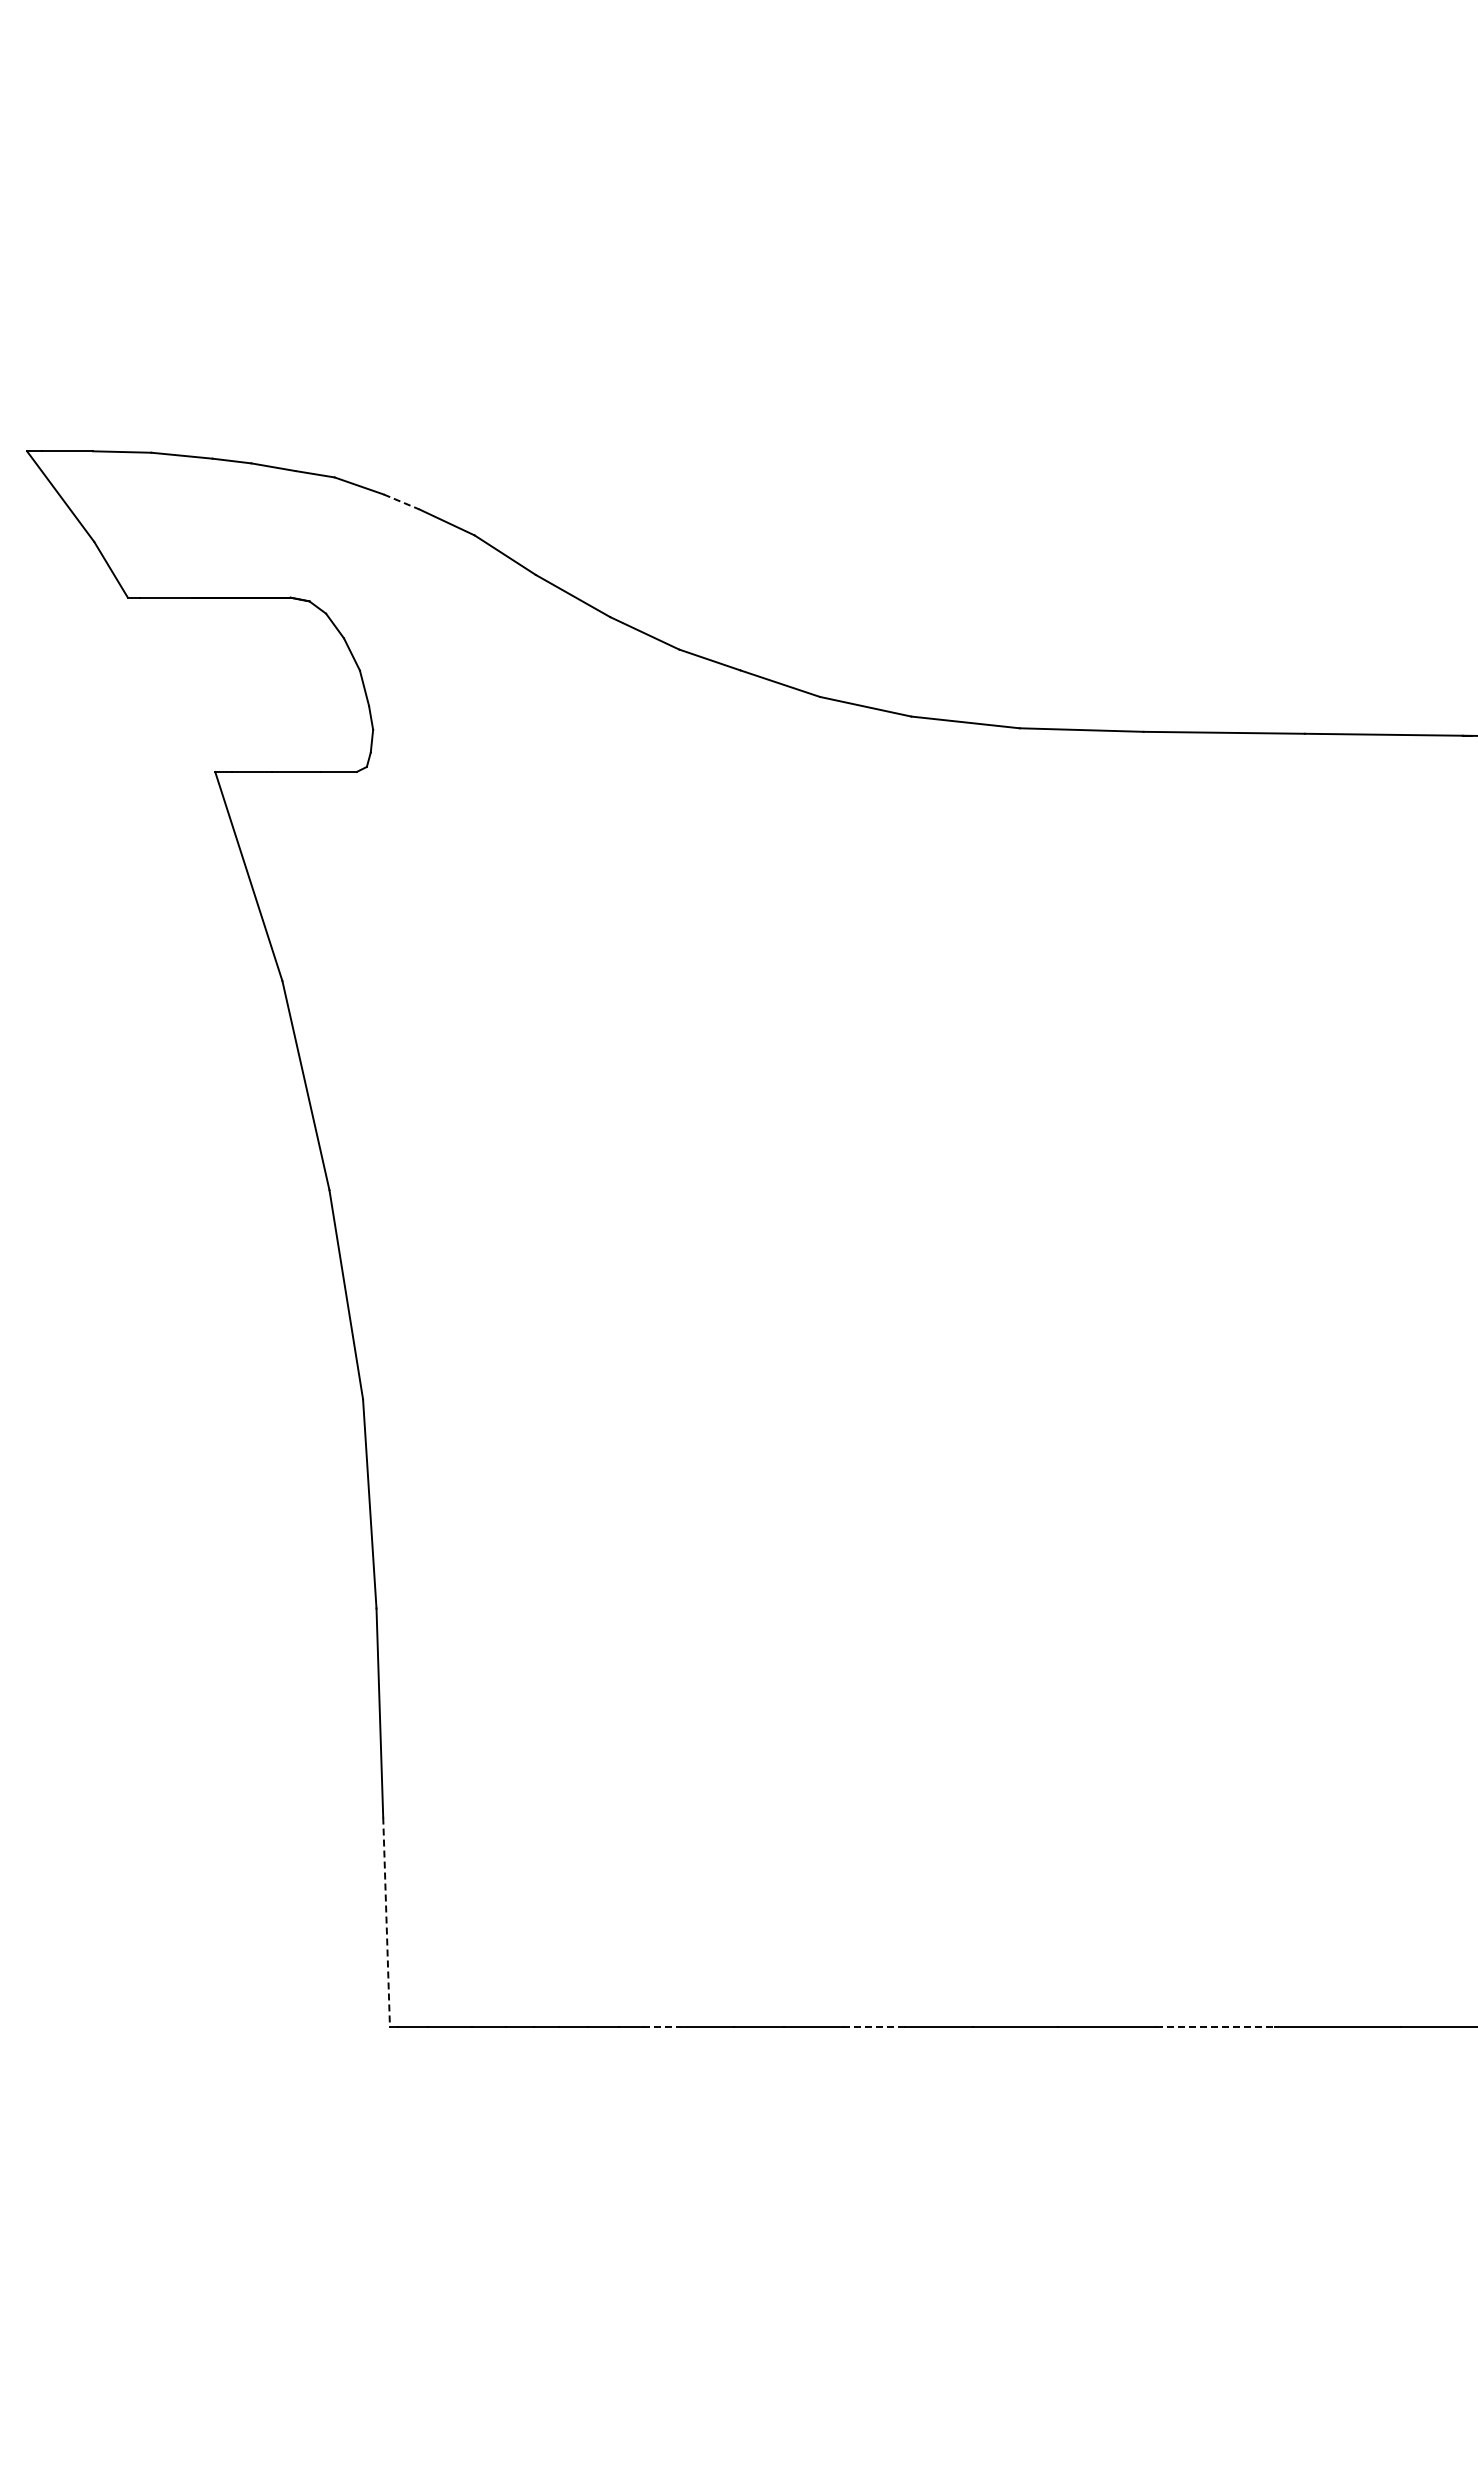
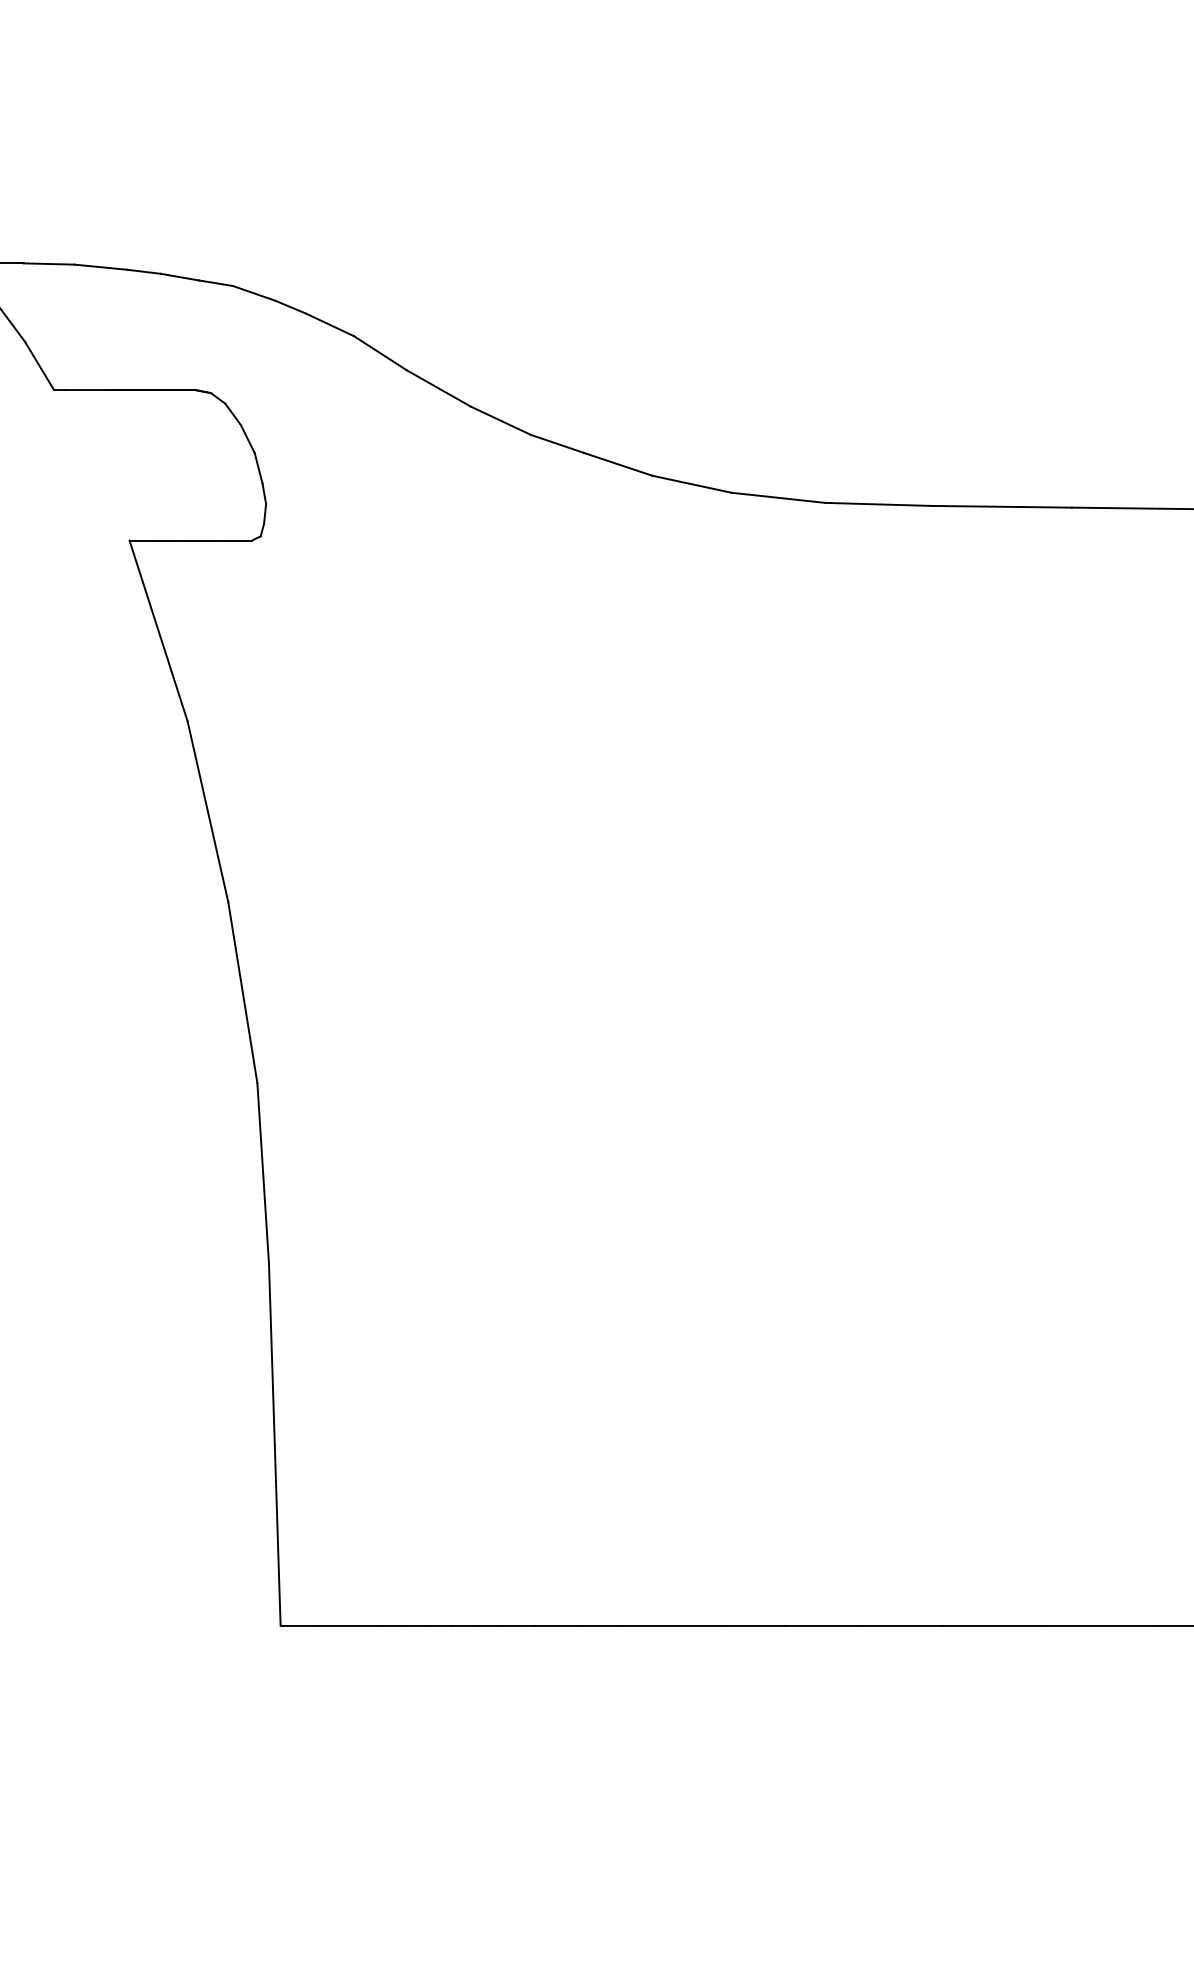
line: (401, 502) -> (290, 307), dashed -> solid
line: (386, 1922) -> (277, 1535), dashed -> solid
line: (663, 2026) -> (517, 1625), dashed -> solid
line: (874, 2026) -> (699, 1625), dashed -> solid
line: (1215, 2026) -> (994, 1625), dashed -> solid

